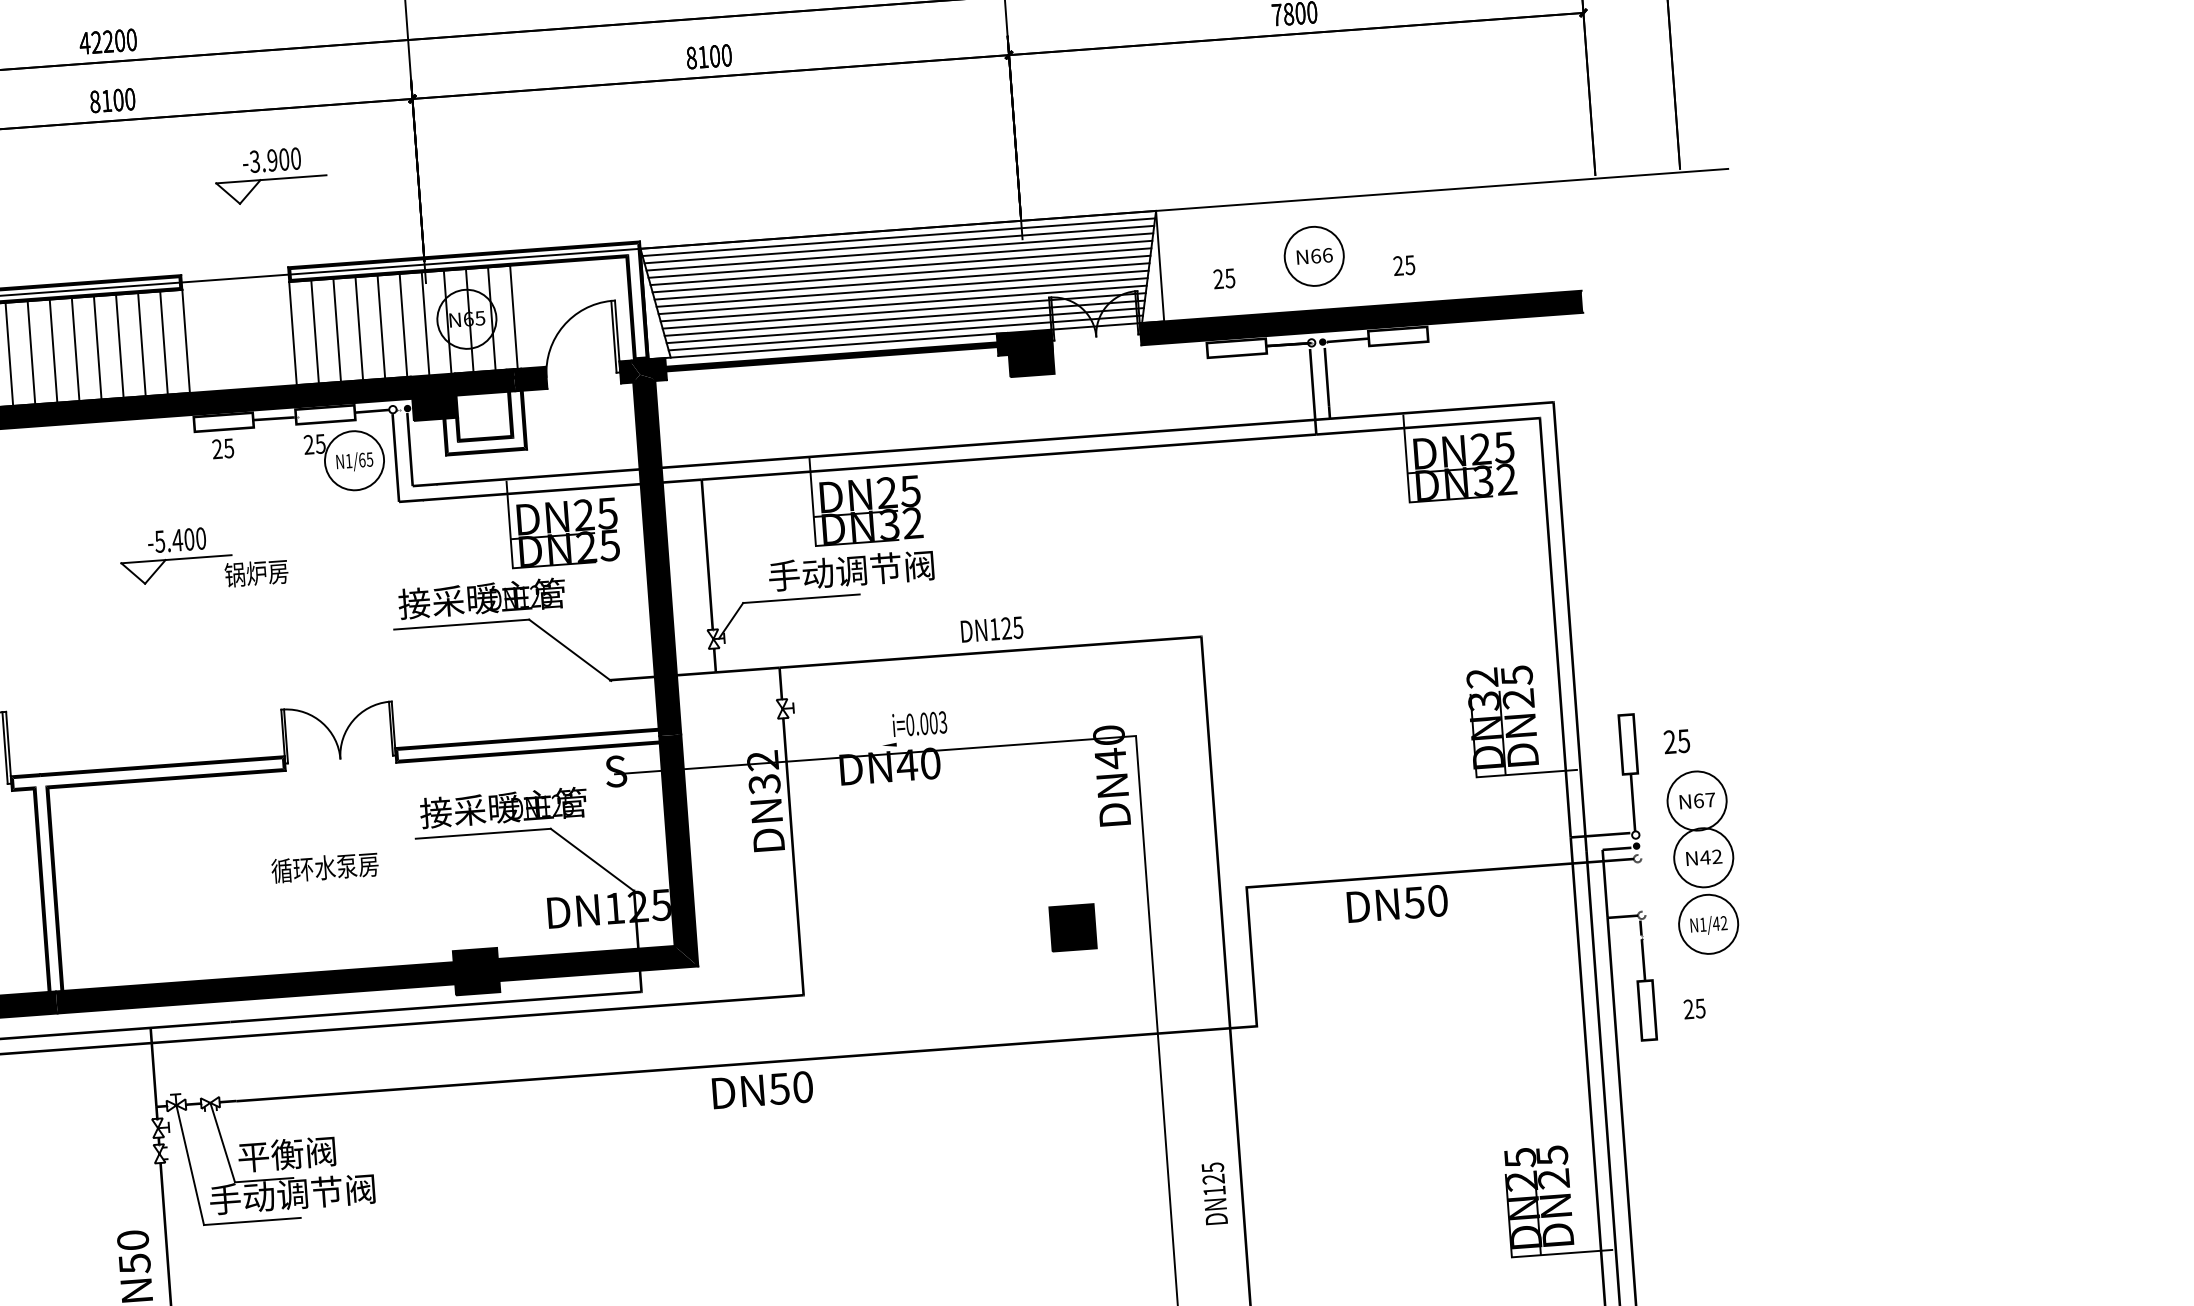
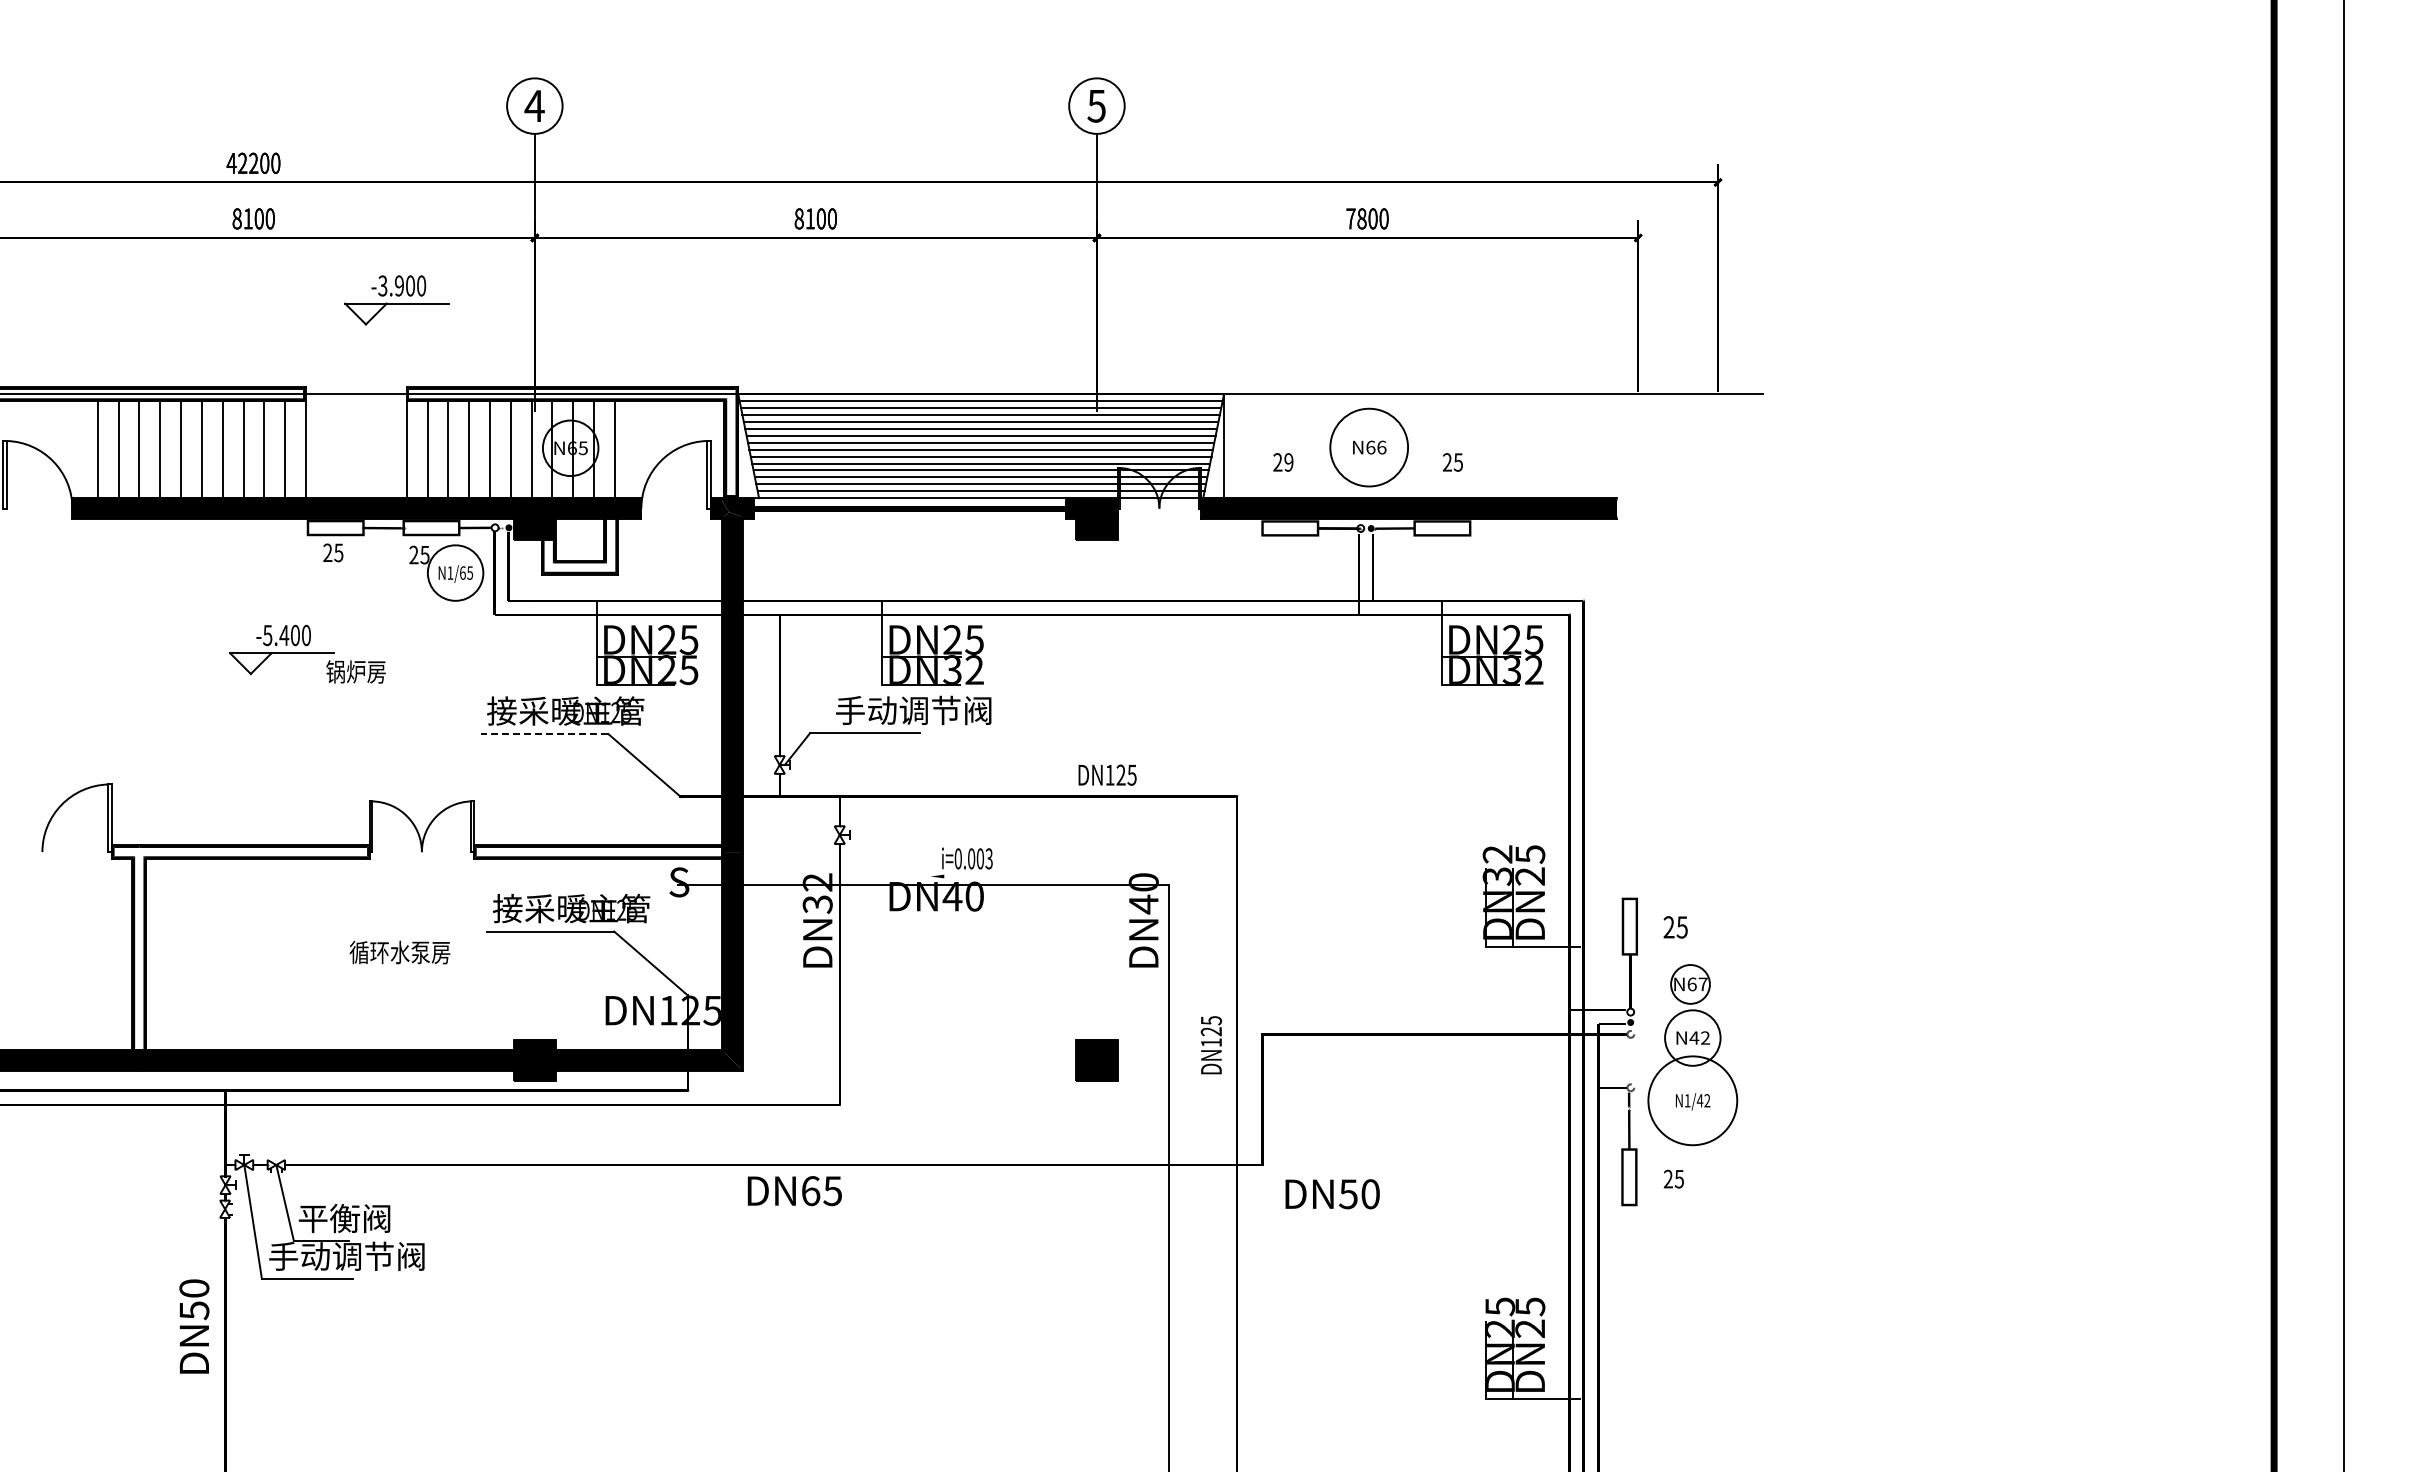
circle: (1313, 256) -> (1368, 447), size x1.4
text: (1229, 278) -> (1288, 462), 25 -> 29
line: (461, 625) -> (544, 734), solid -> dashed
text: (991, 628) -> (1107, 774), moved
circle: (1697, 801) -> (1690, 984), size x0.7
text: (1397, 904) -> (1332, 1194), moved
circle: (1708, 924) -> (1692, 1100), size x1.6
text: (791, 1088) -> (821, 1191), DN50 -> DN65
text: (1214, 1193) -> (1211, 1045), moved

